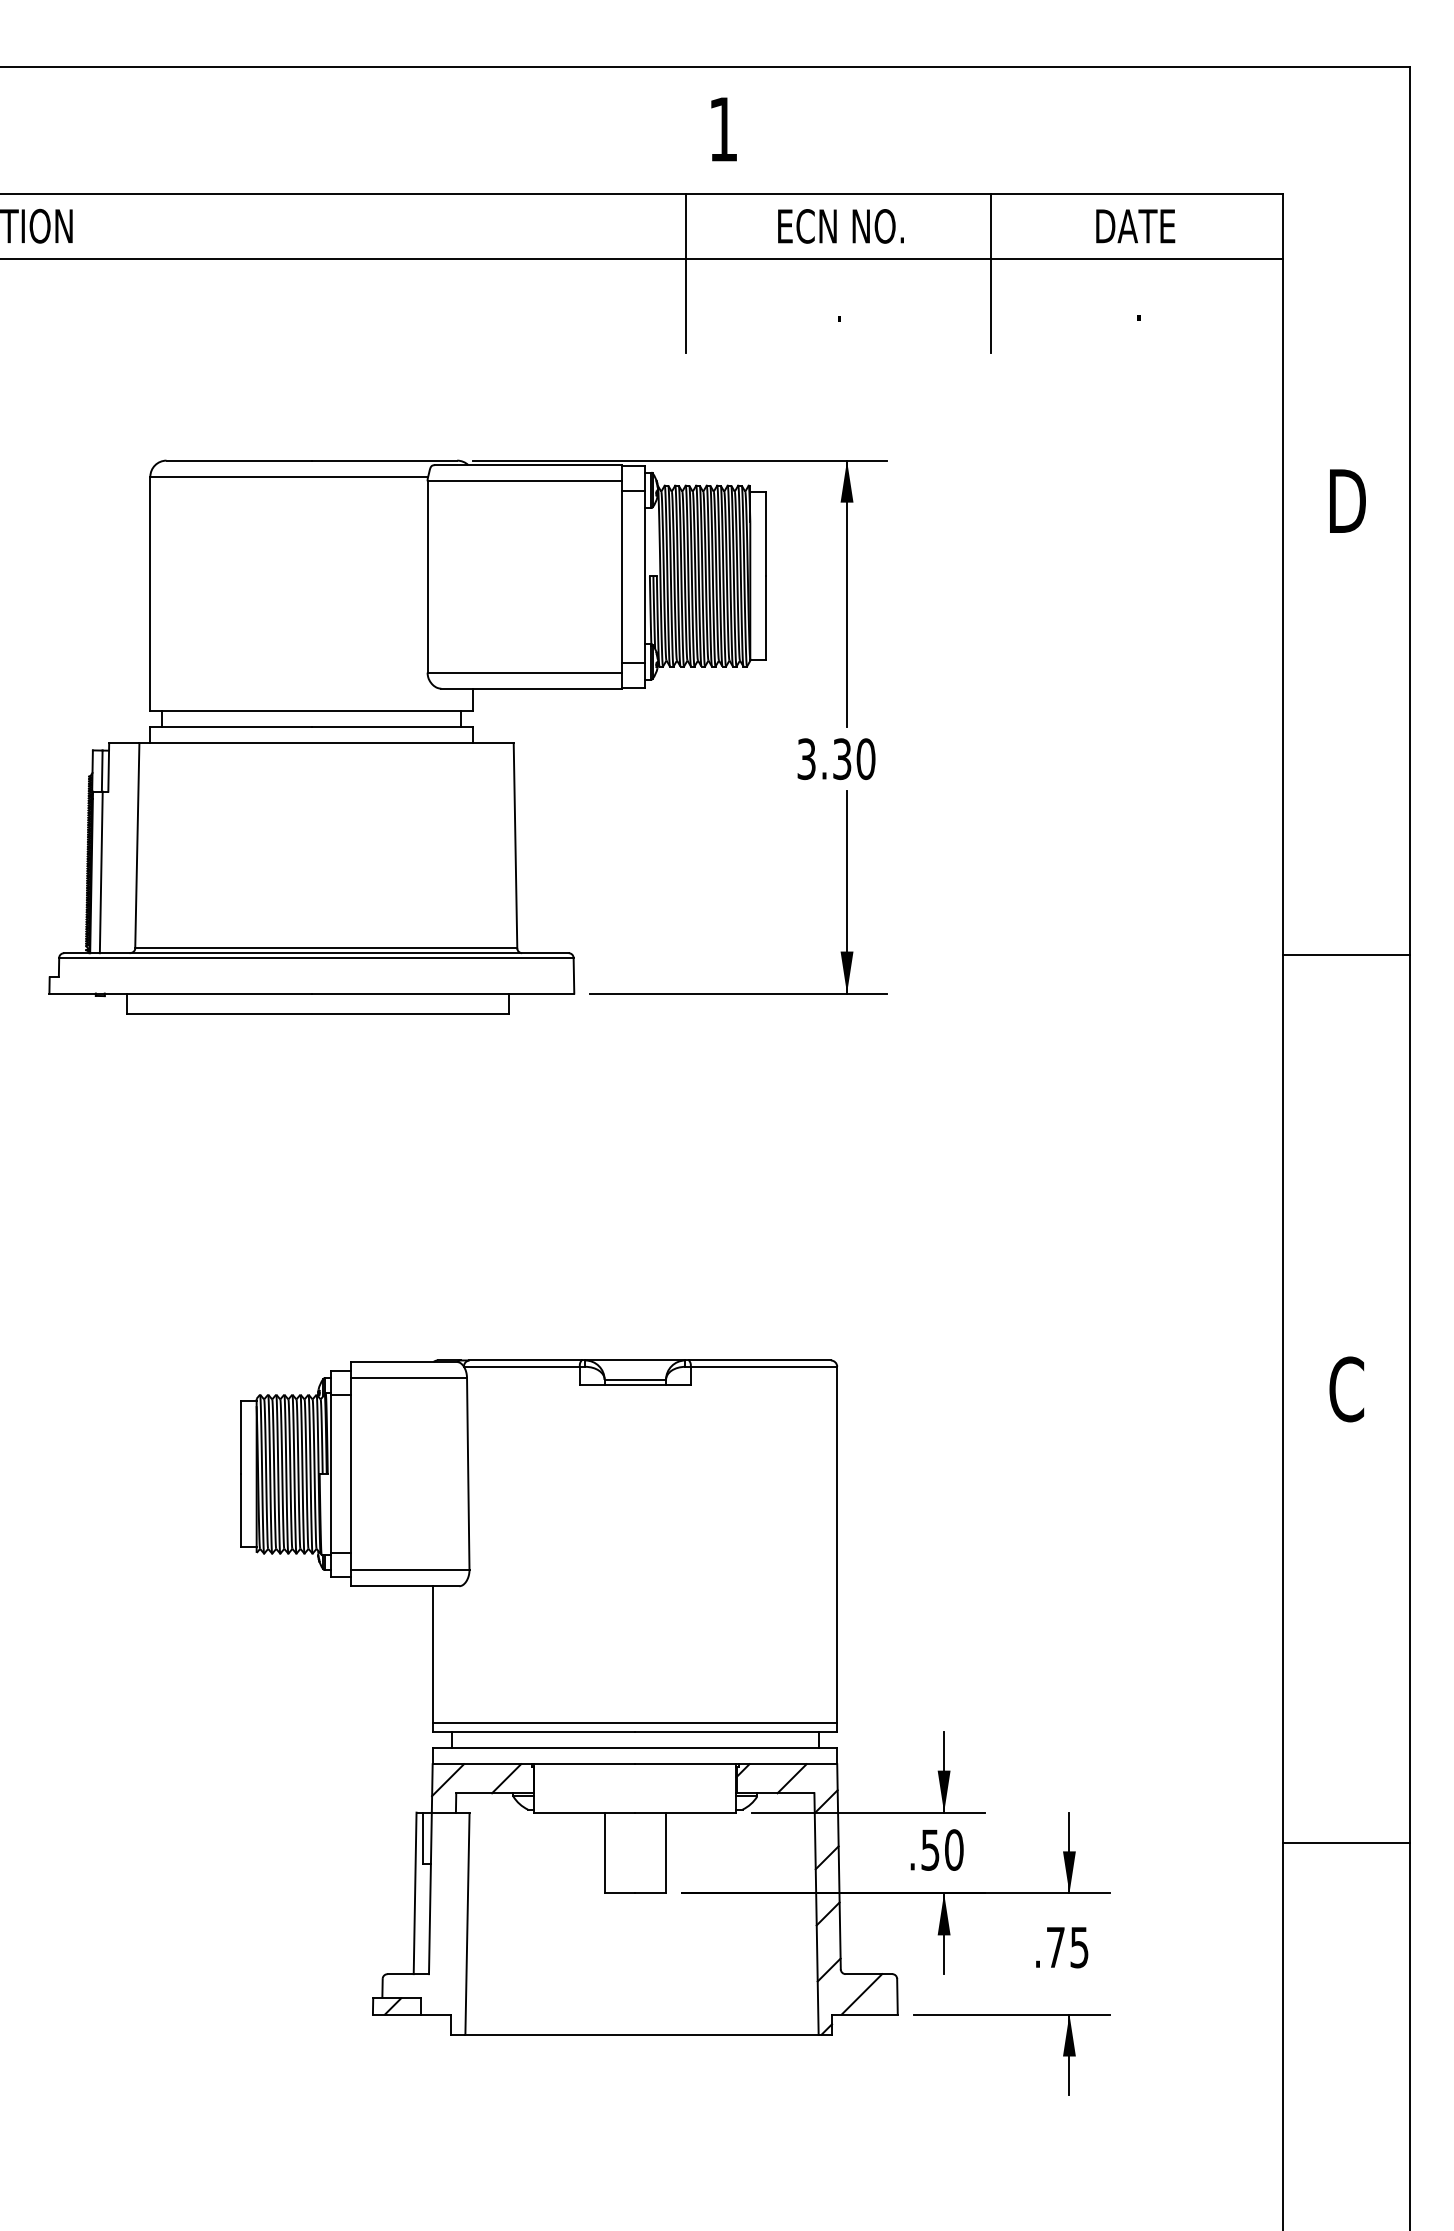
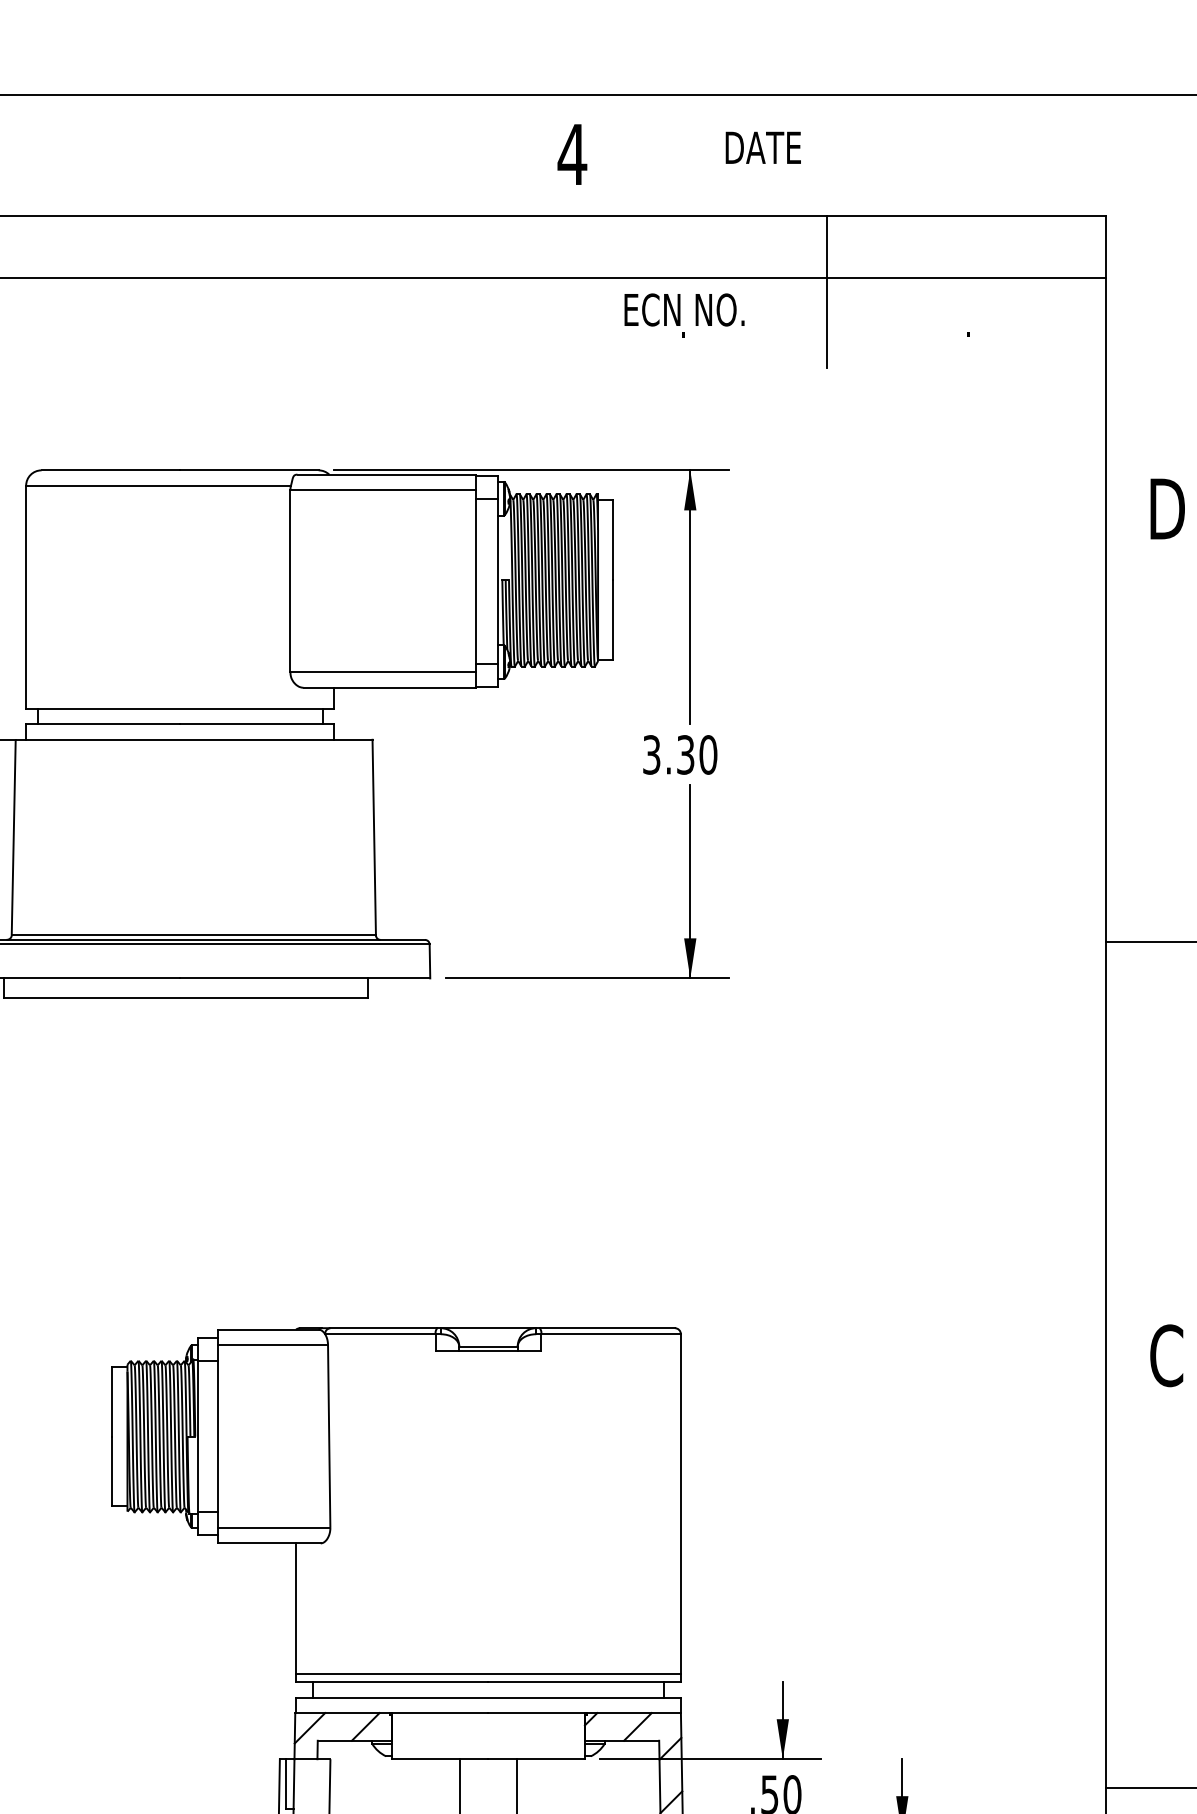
text: (722, 129) -> (571, 154), 1 -> 4
text: (840, 226) -> (684, 310), moved
text: (1135, 226) -> (763, 148), moved
line: (685, 273) -> (536, 291), removed

